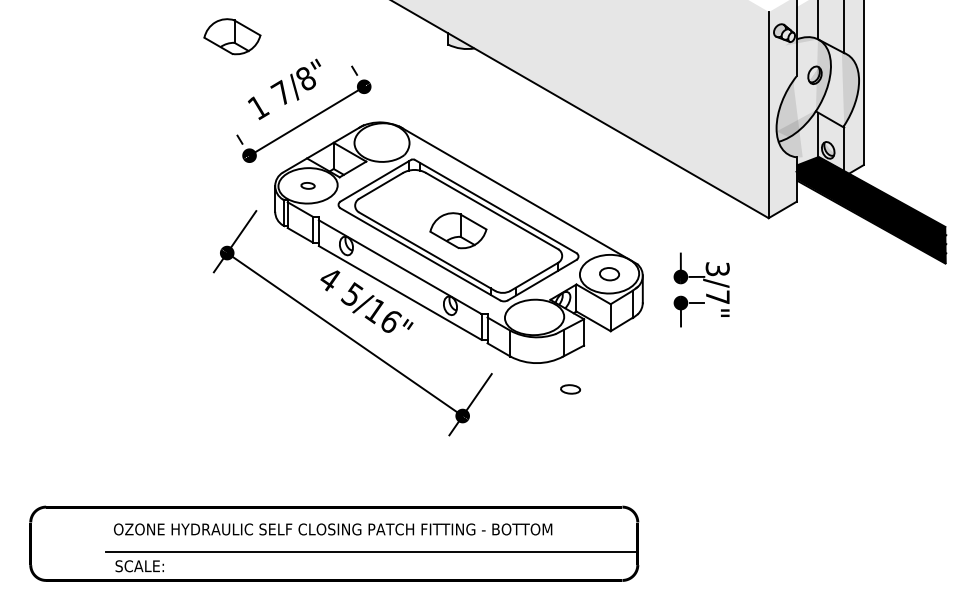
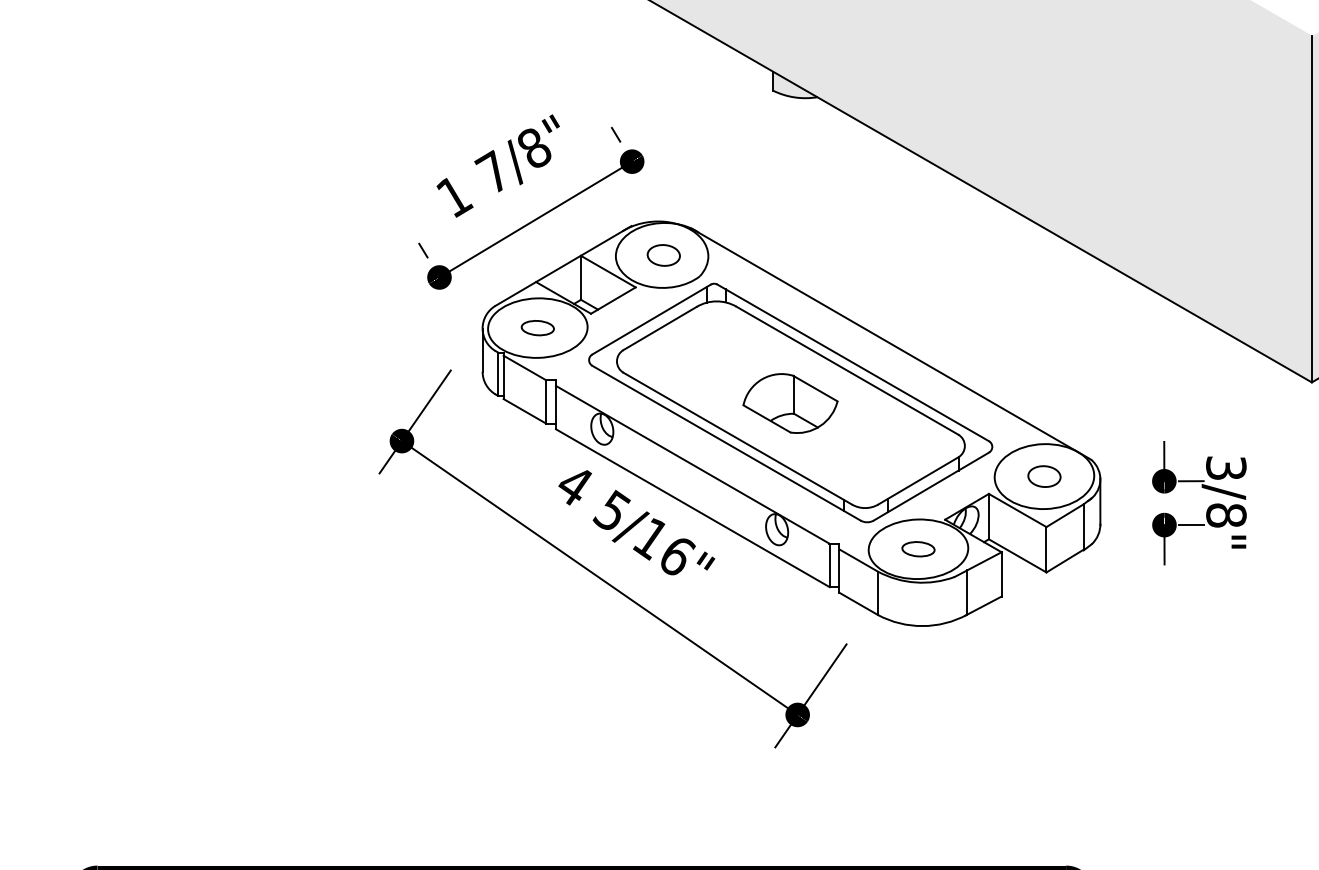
part: (232, 36) -> (410, 77), removed
part: (382, 142) -> (662, 255), added
part: (307, 185) -> (536, 327), size x1.43
text: (717, 297) -> (1225, 515), 3/7" -> 3/8"
part: (570, 389) -> (918, 549), moved

